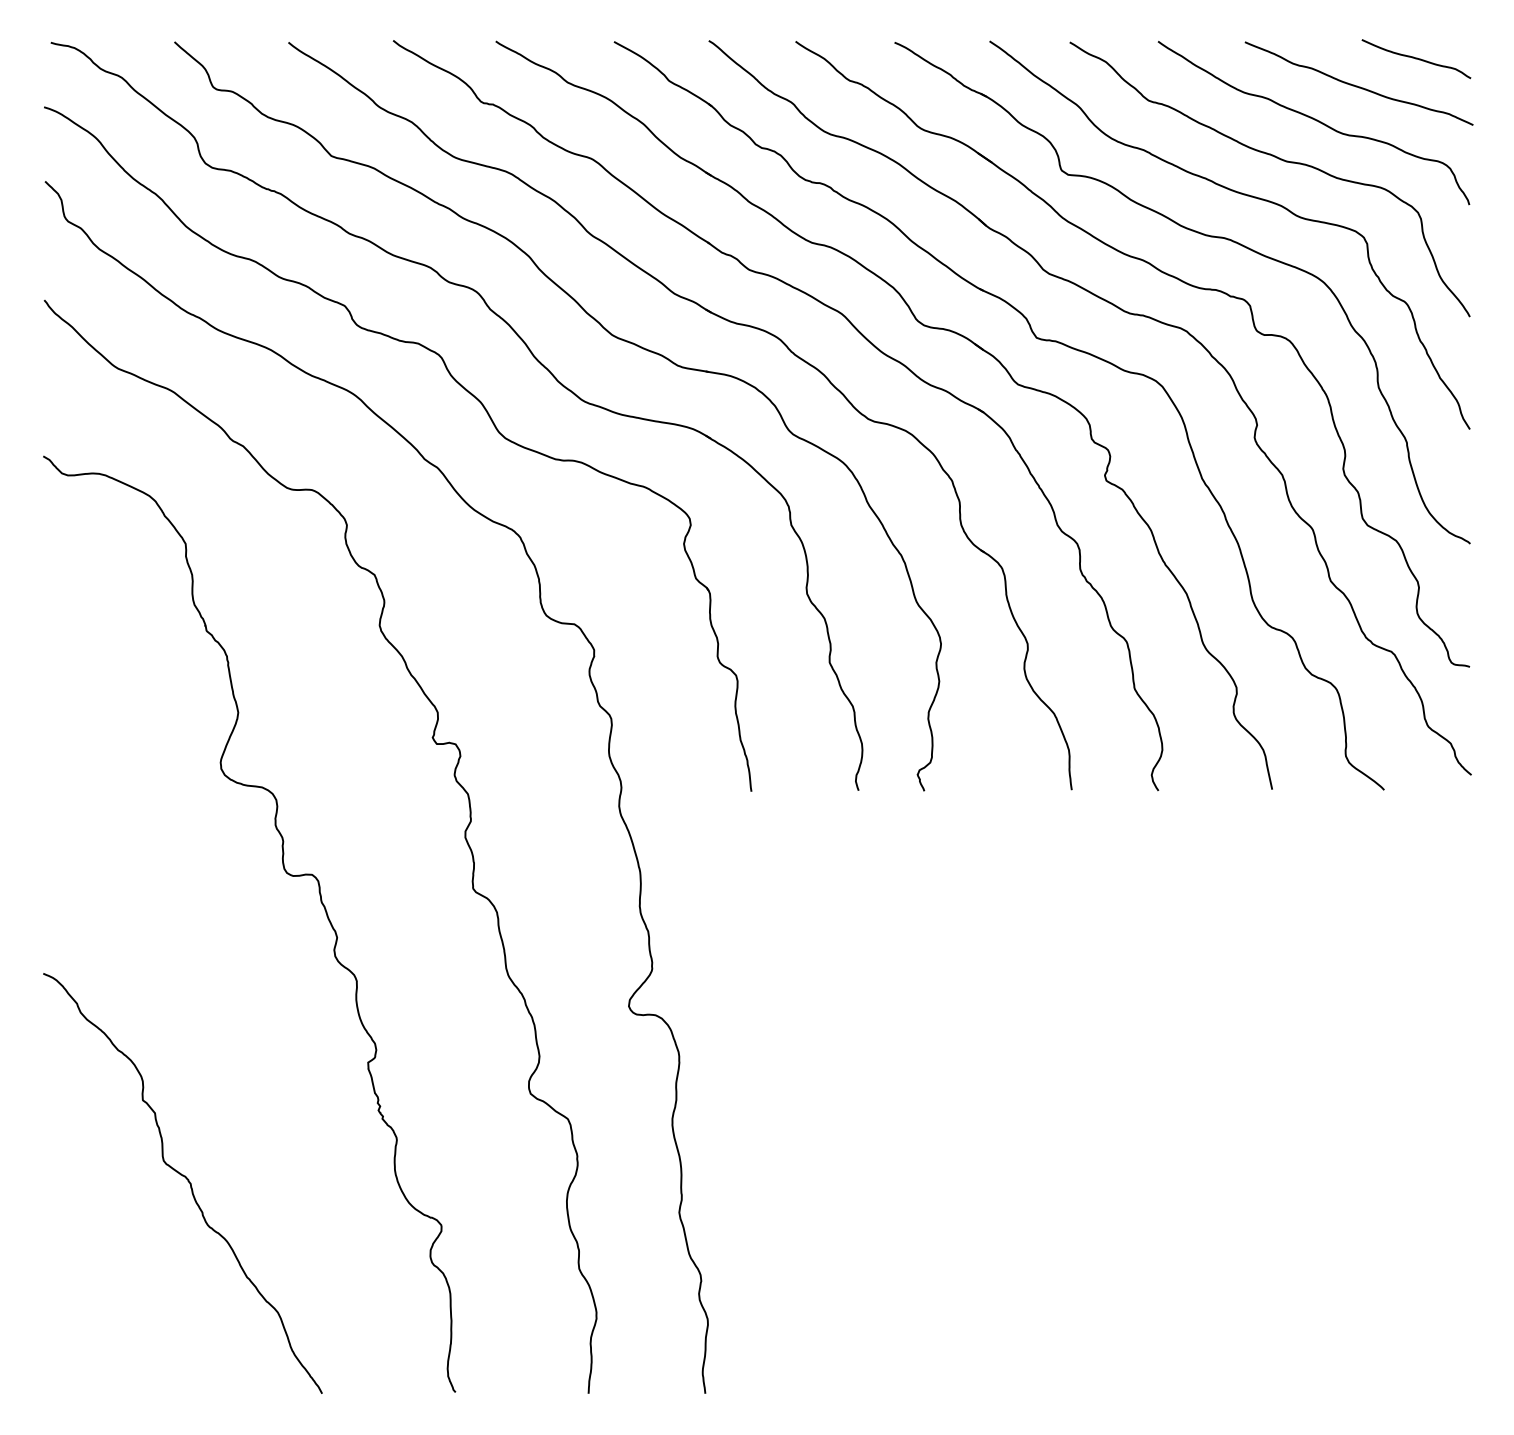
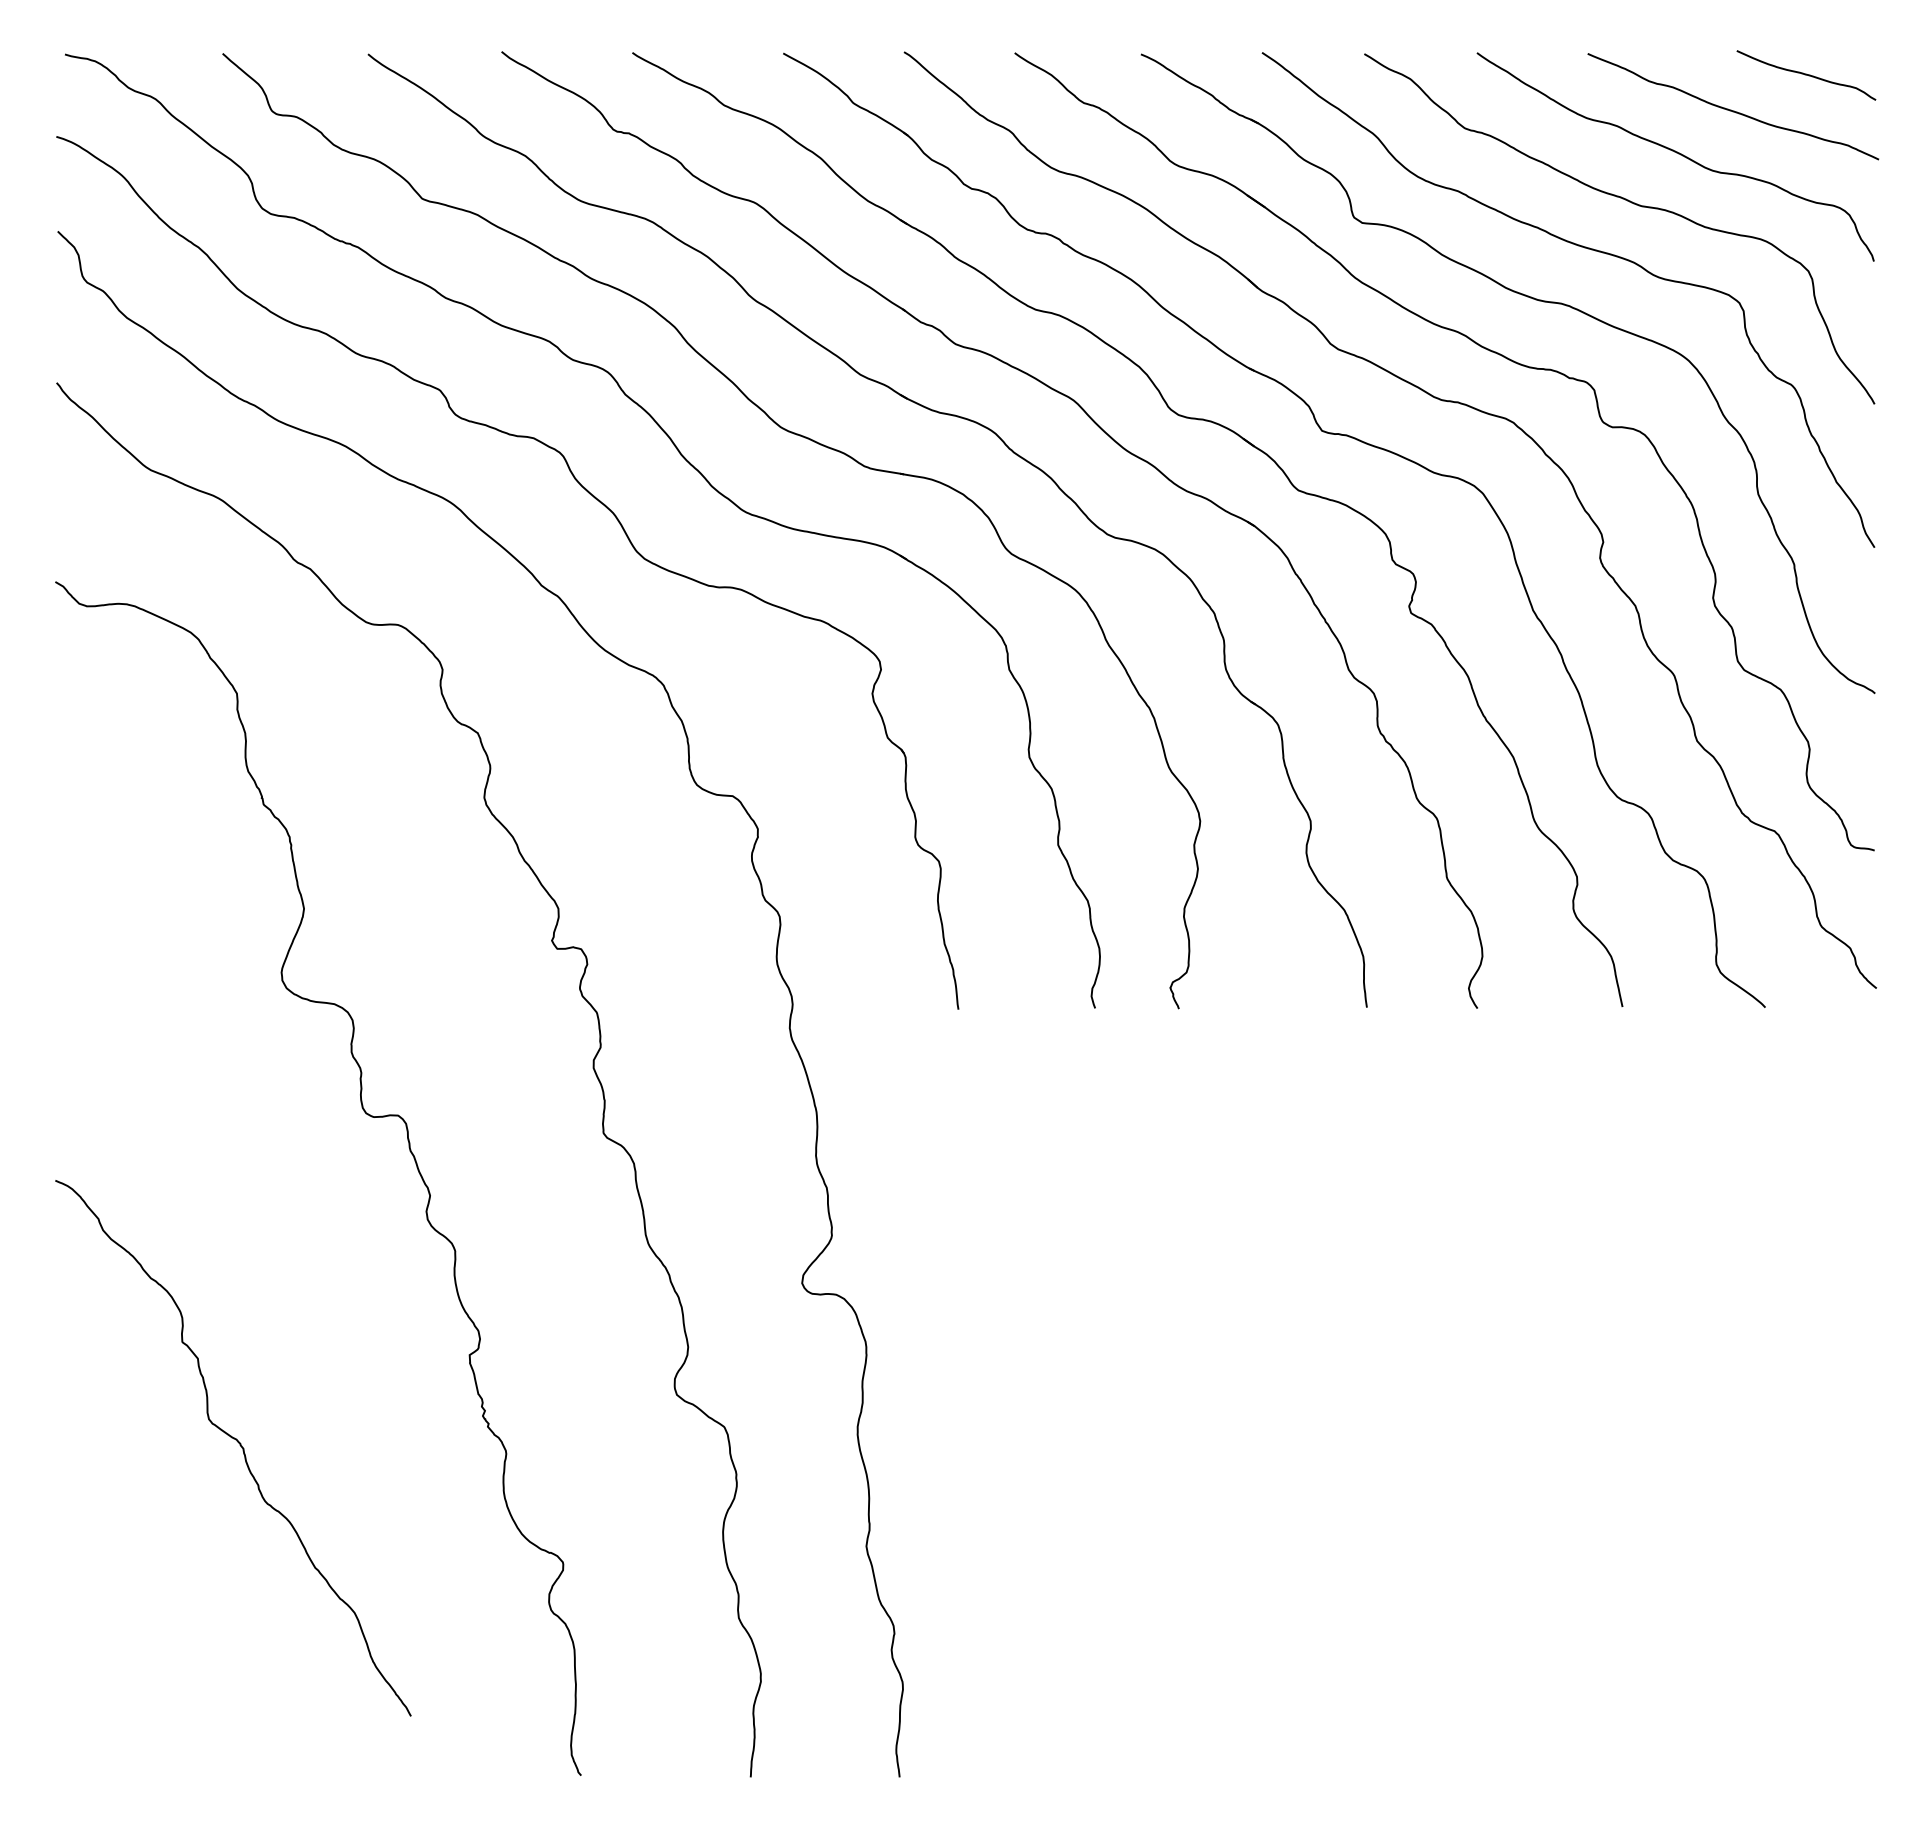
curve: (187, 1181) -> (239, 1445), moved

